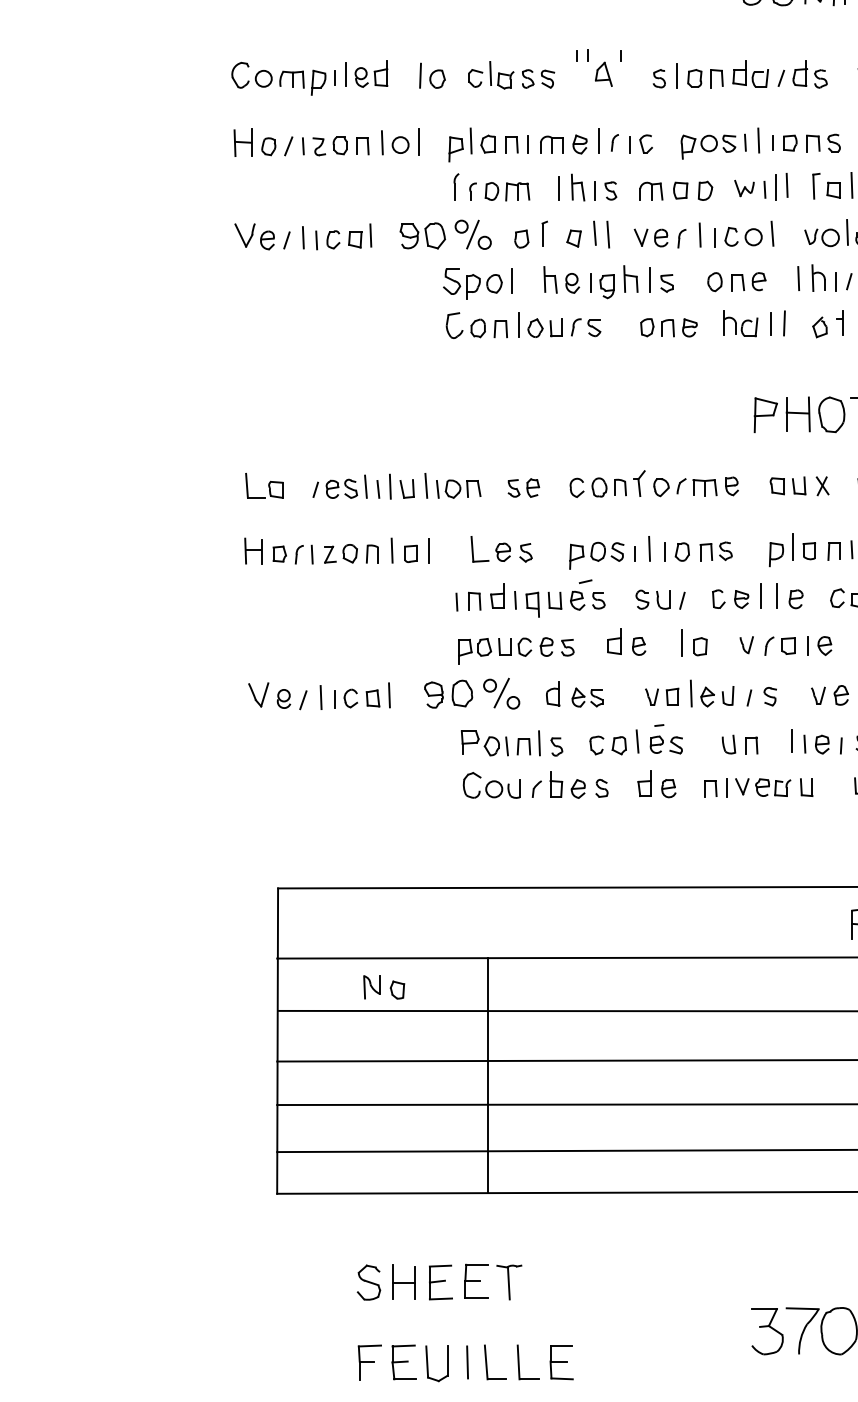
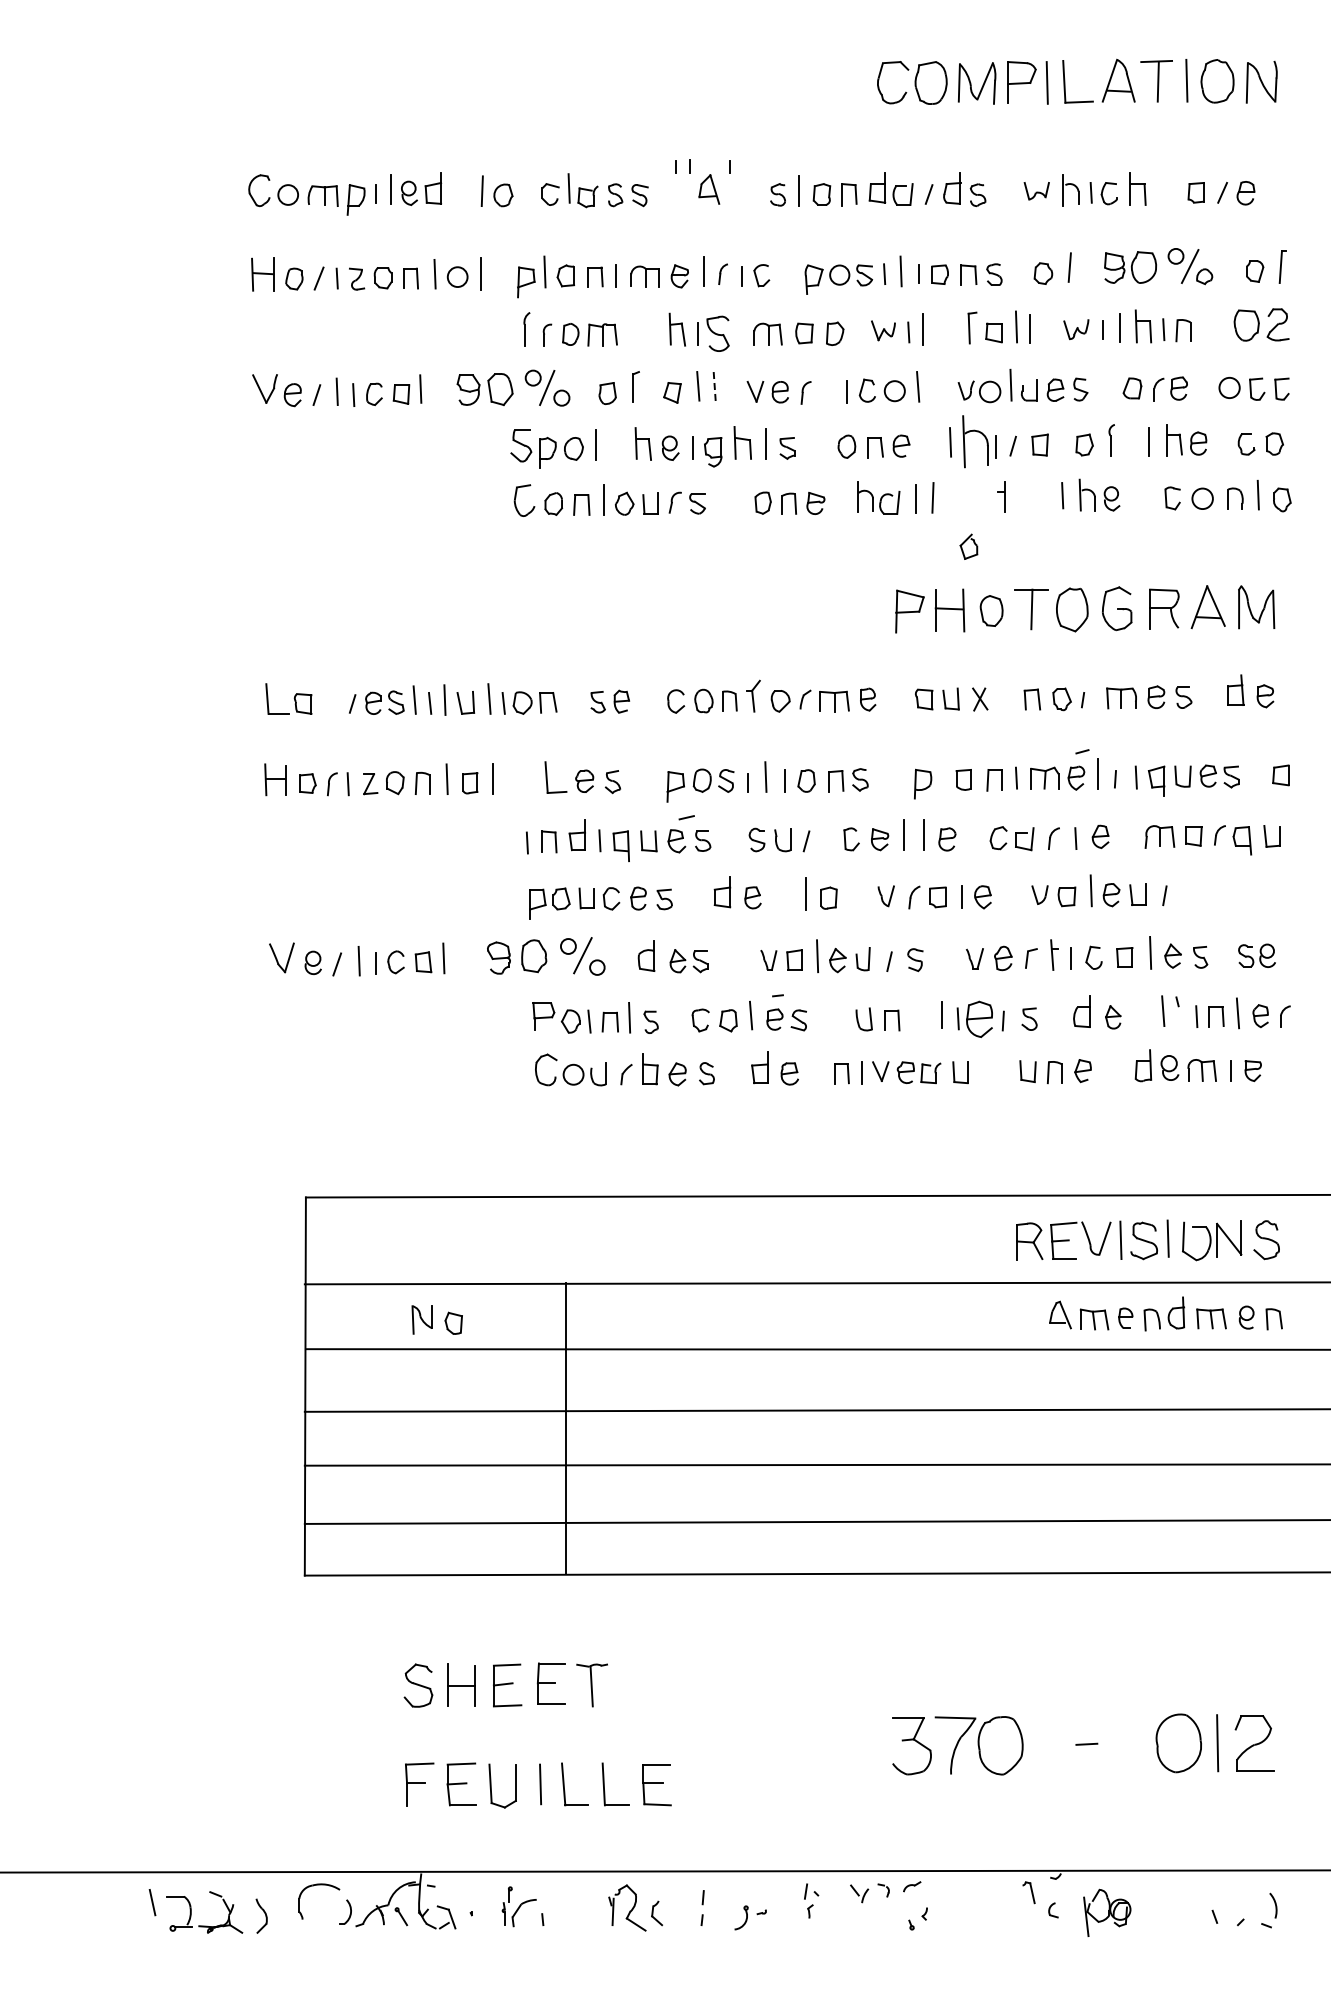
line: (786, 185) -> (935, 326), removed
line: (559, 188) -> (654, 330), removed
part: (610, 190) -> (717, 333), size x1.6
line: (608, 234) -> (714, 387), solid -> dashed
line: (700, 235) -> (828, 388), removed
part: (818, 277) -> (974, 441), size x1.6
part: (819, 327) -> (968, 546), moved
part: (831, 414) -> (991, 610), size x0.7
line: (792, 546) -> (943, 774), removed
part: (822, 744) -> (979, 1019), size x1.6

